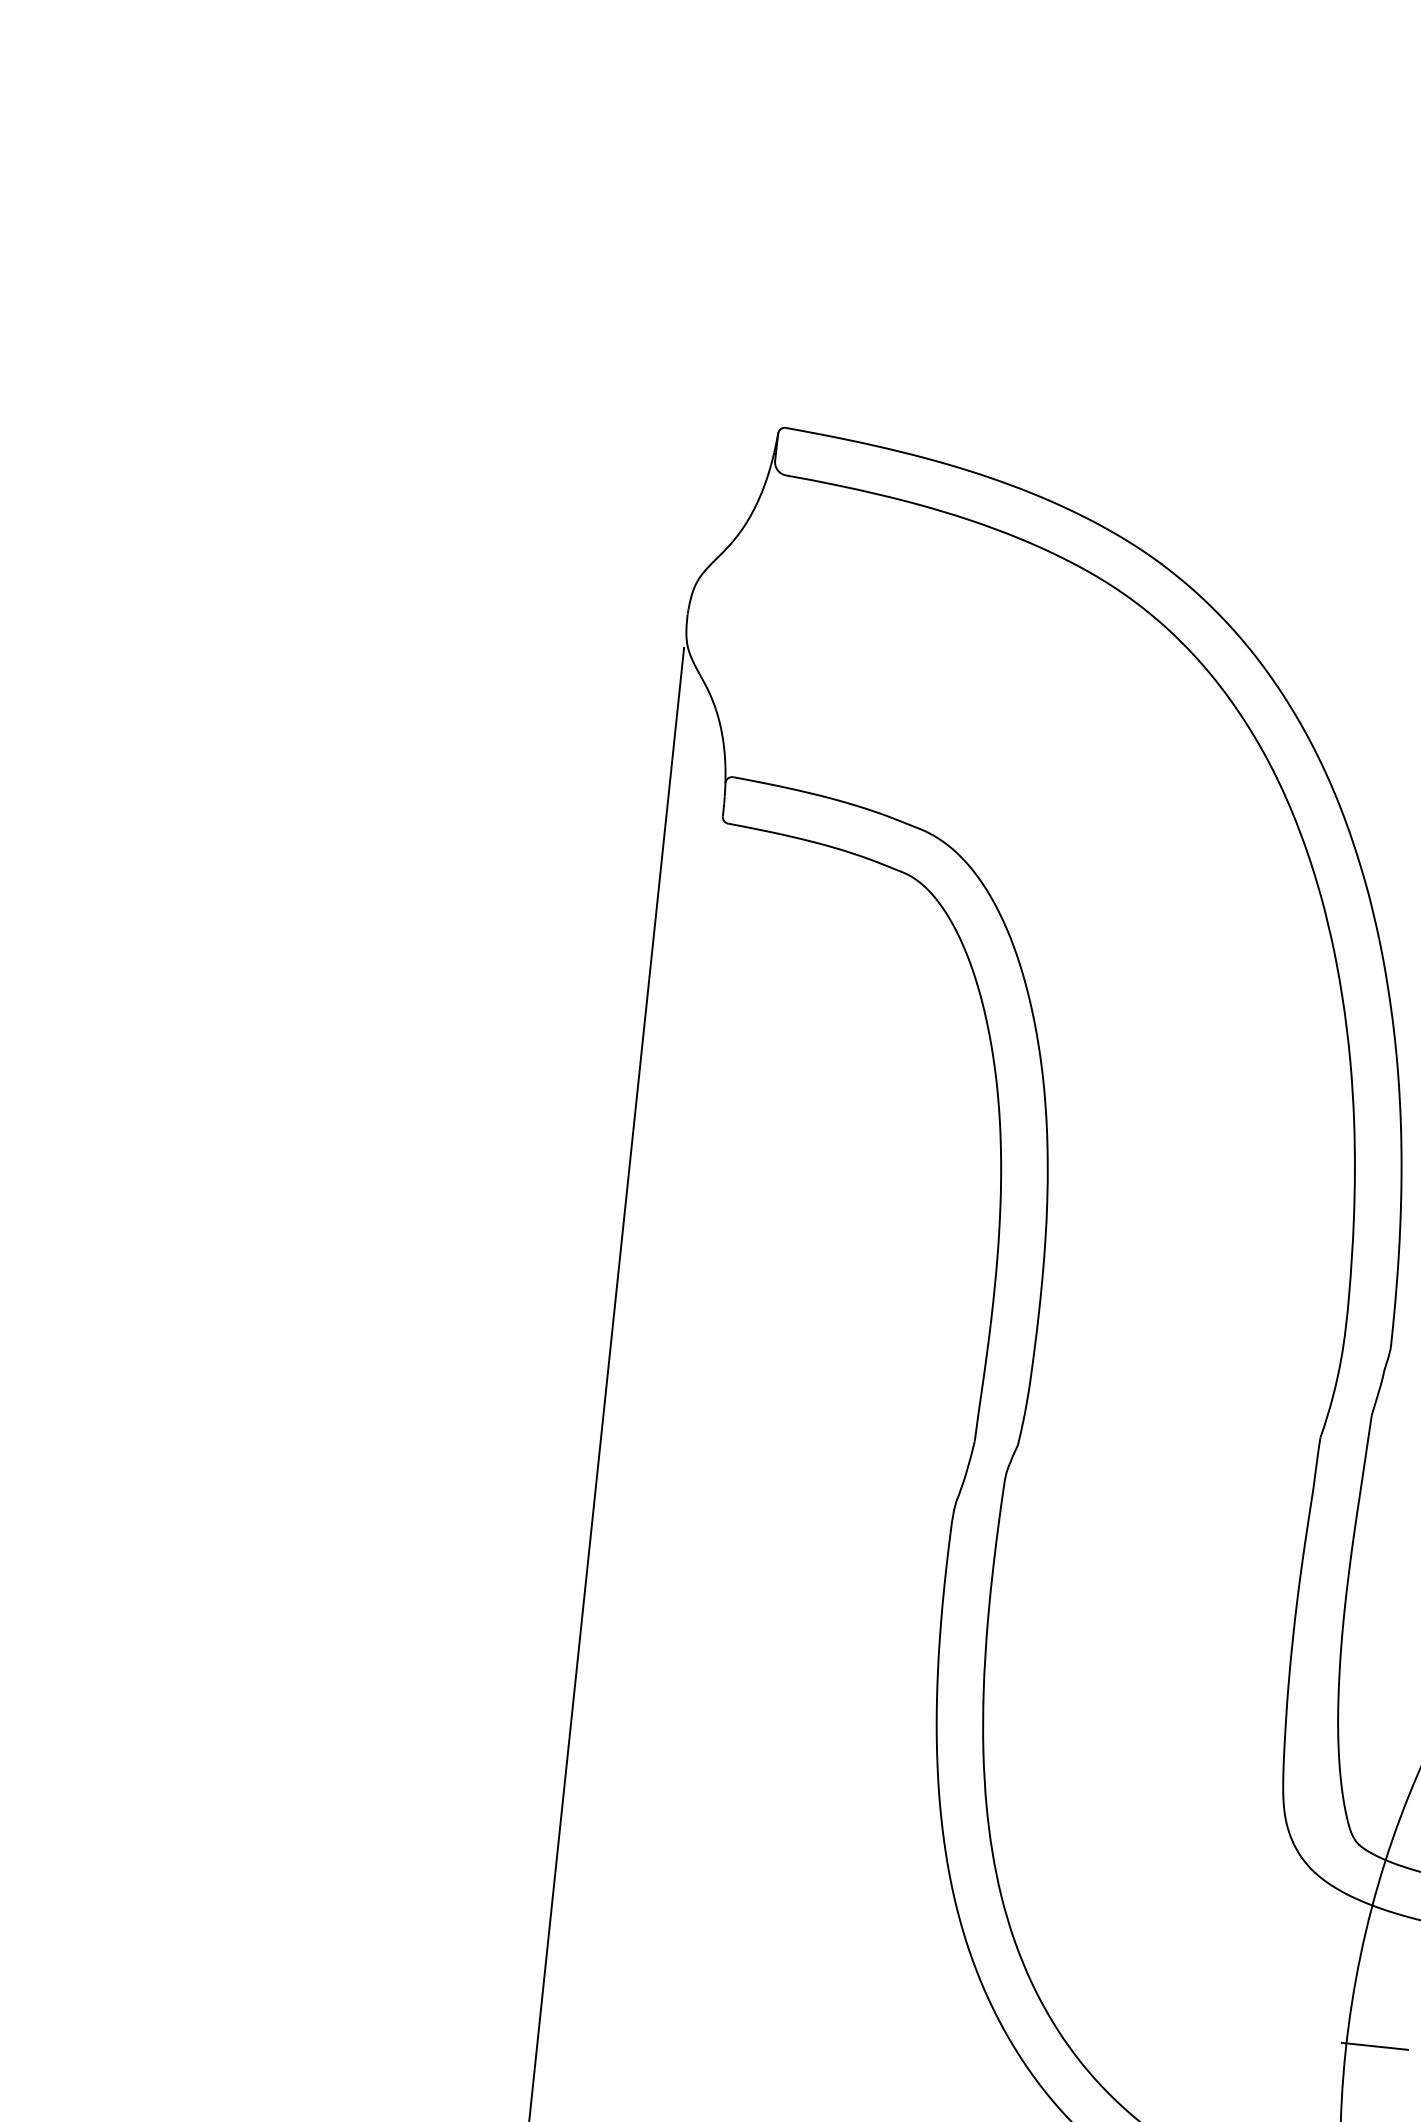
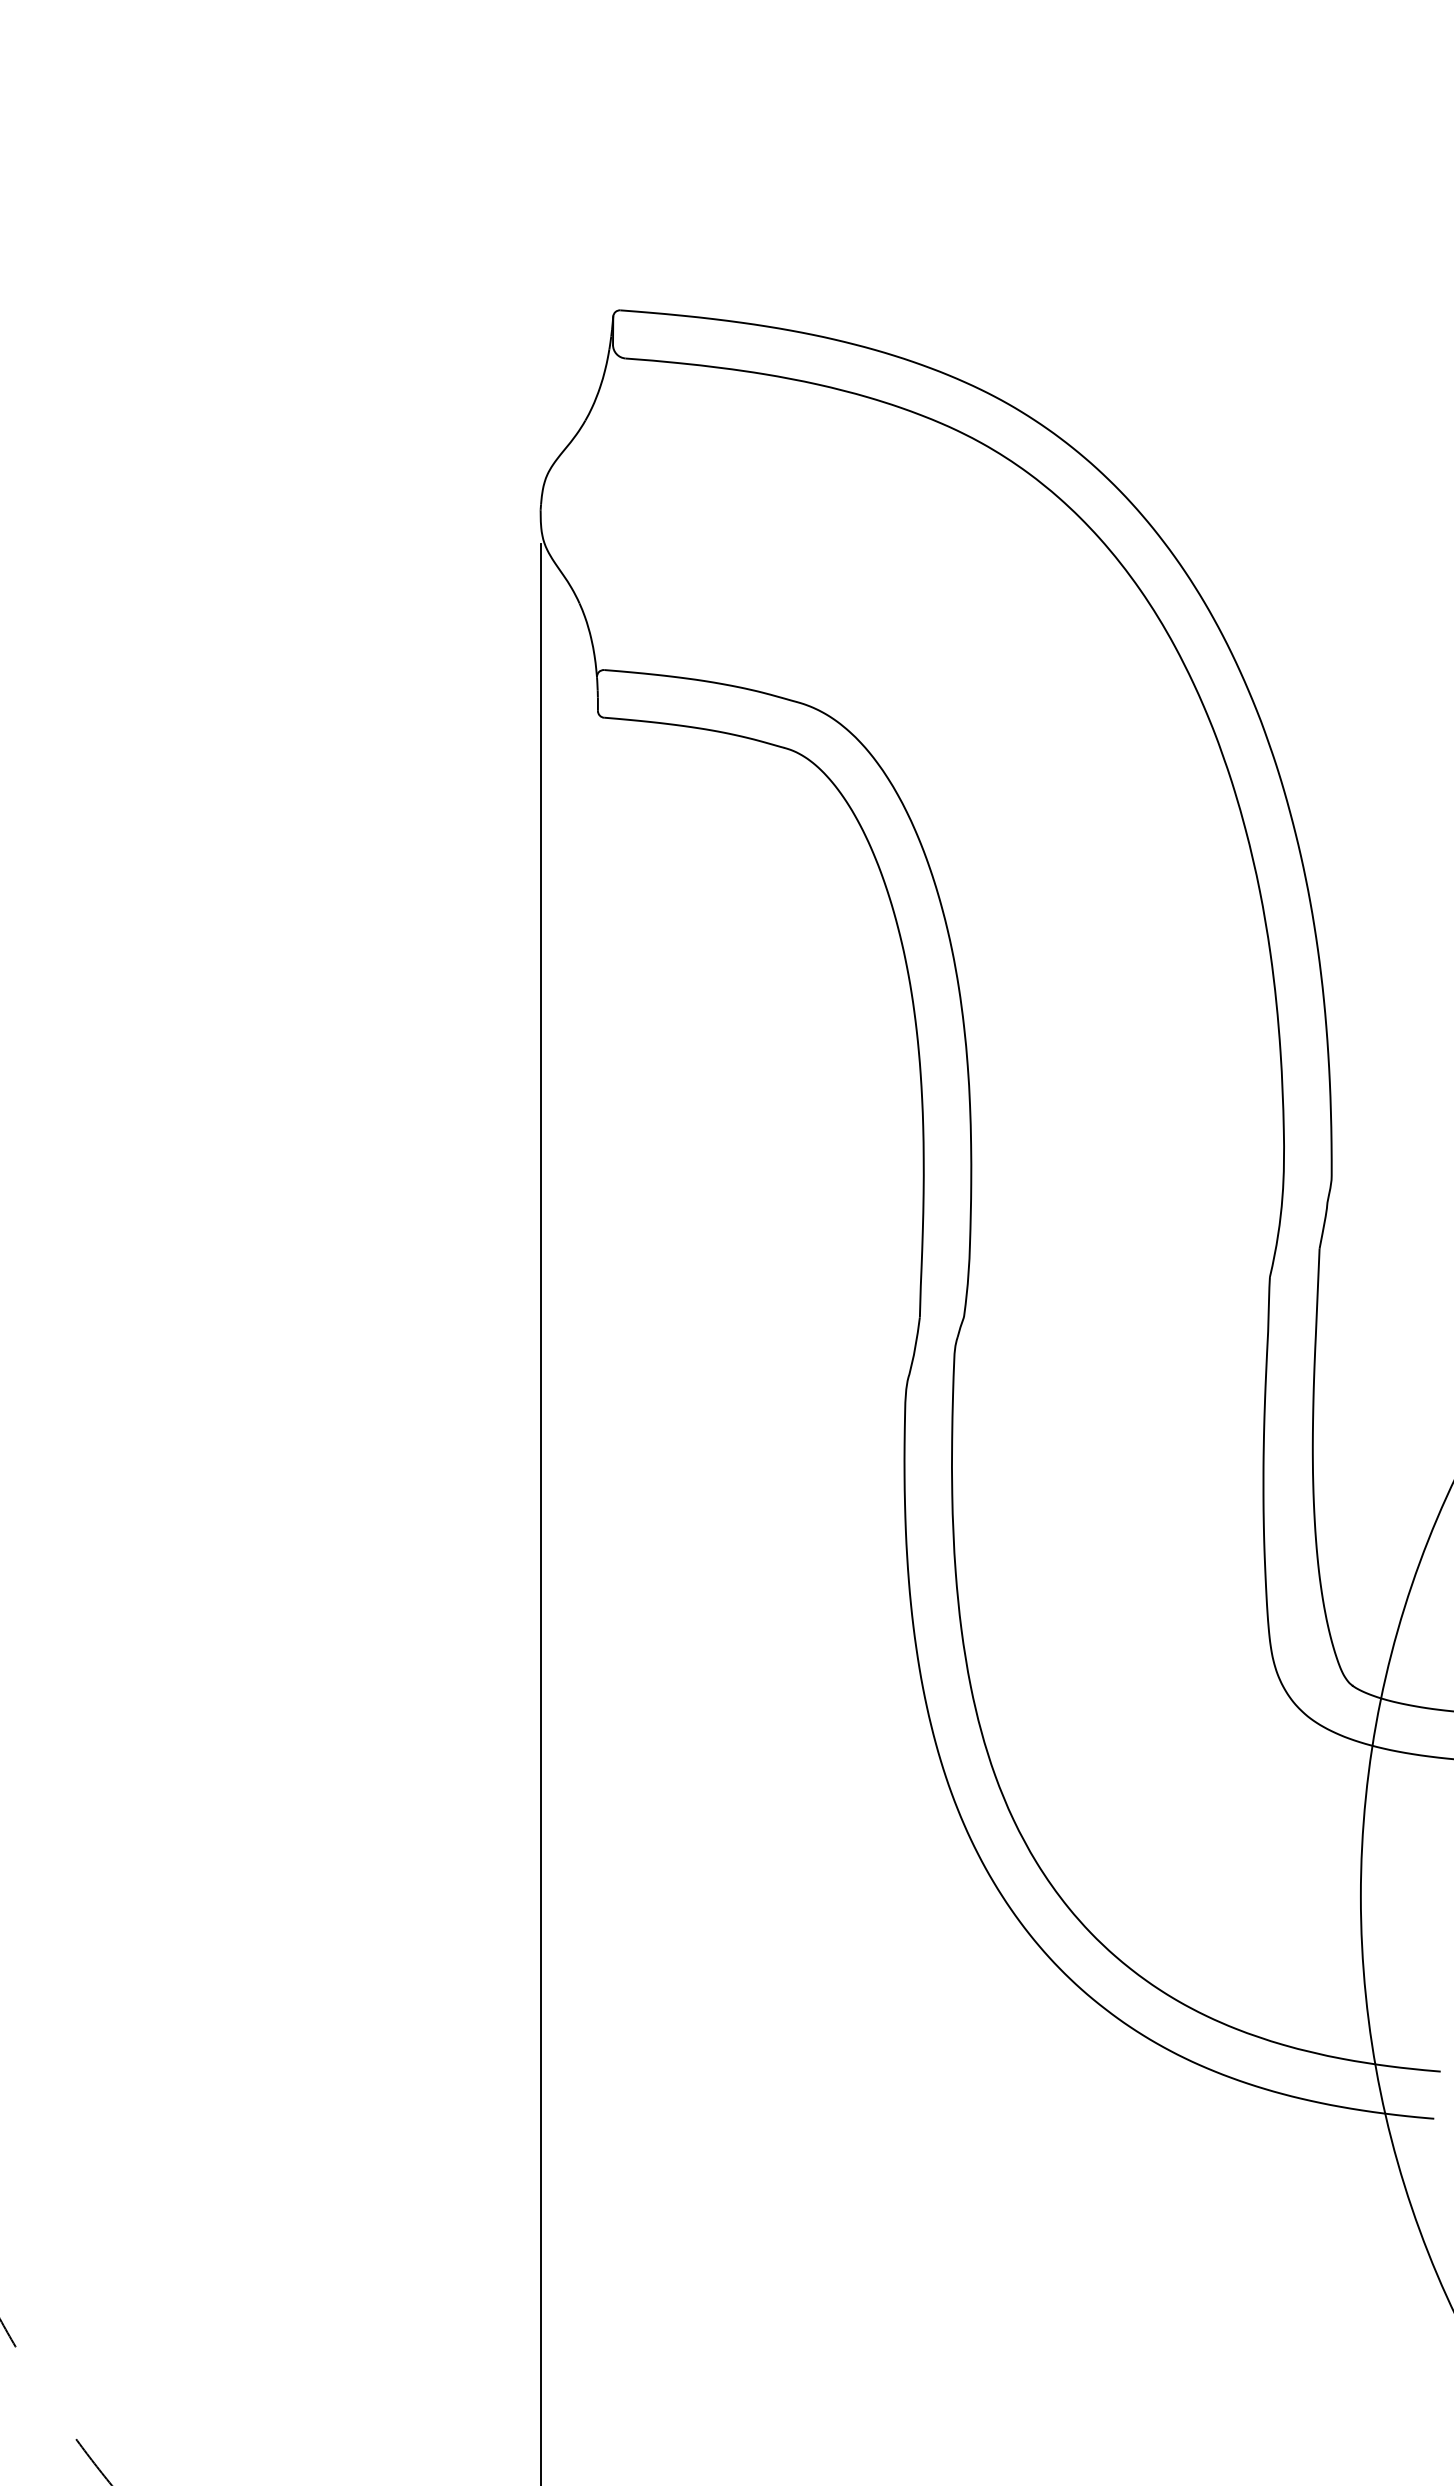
line: (1375, 2046) -> (1390, 1888), removed

